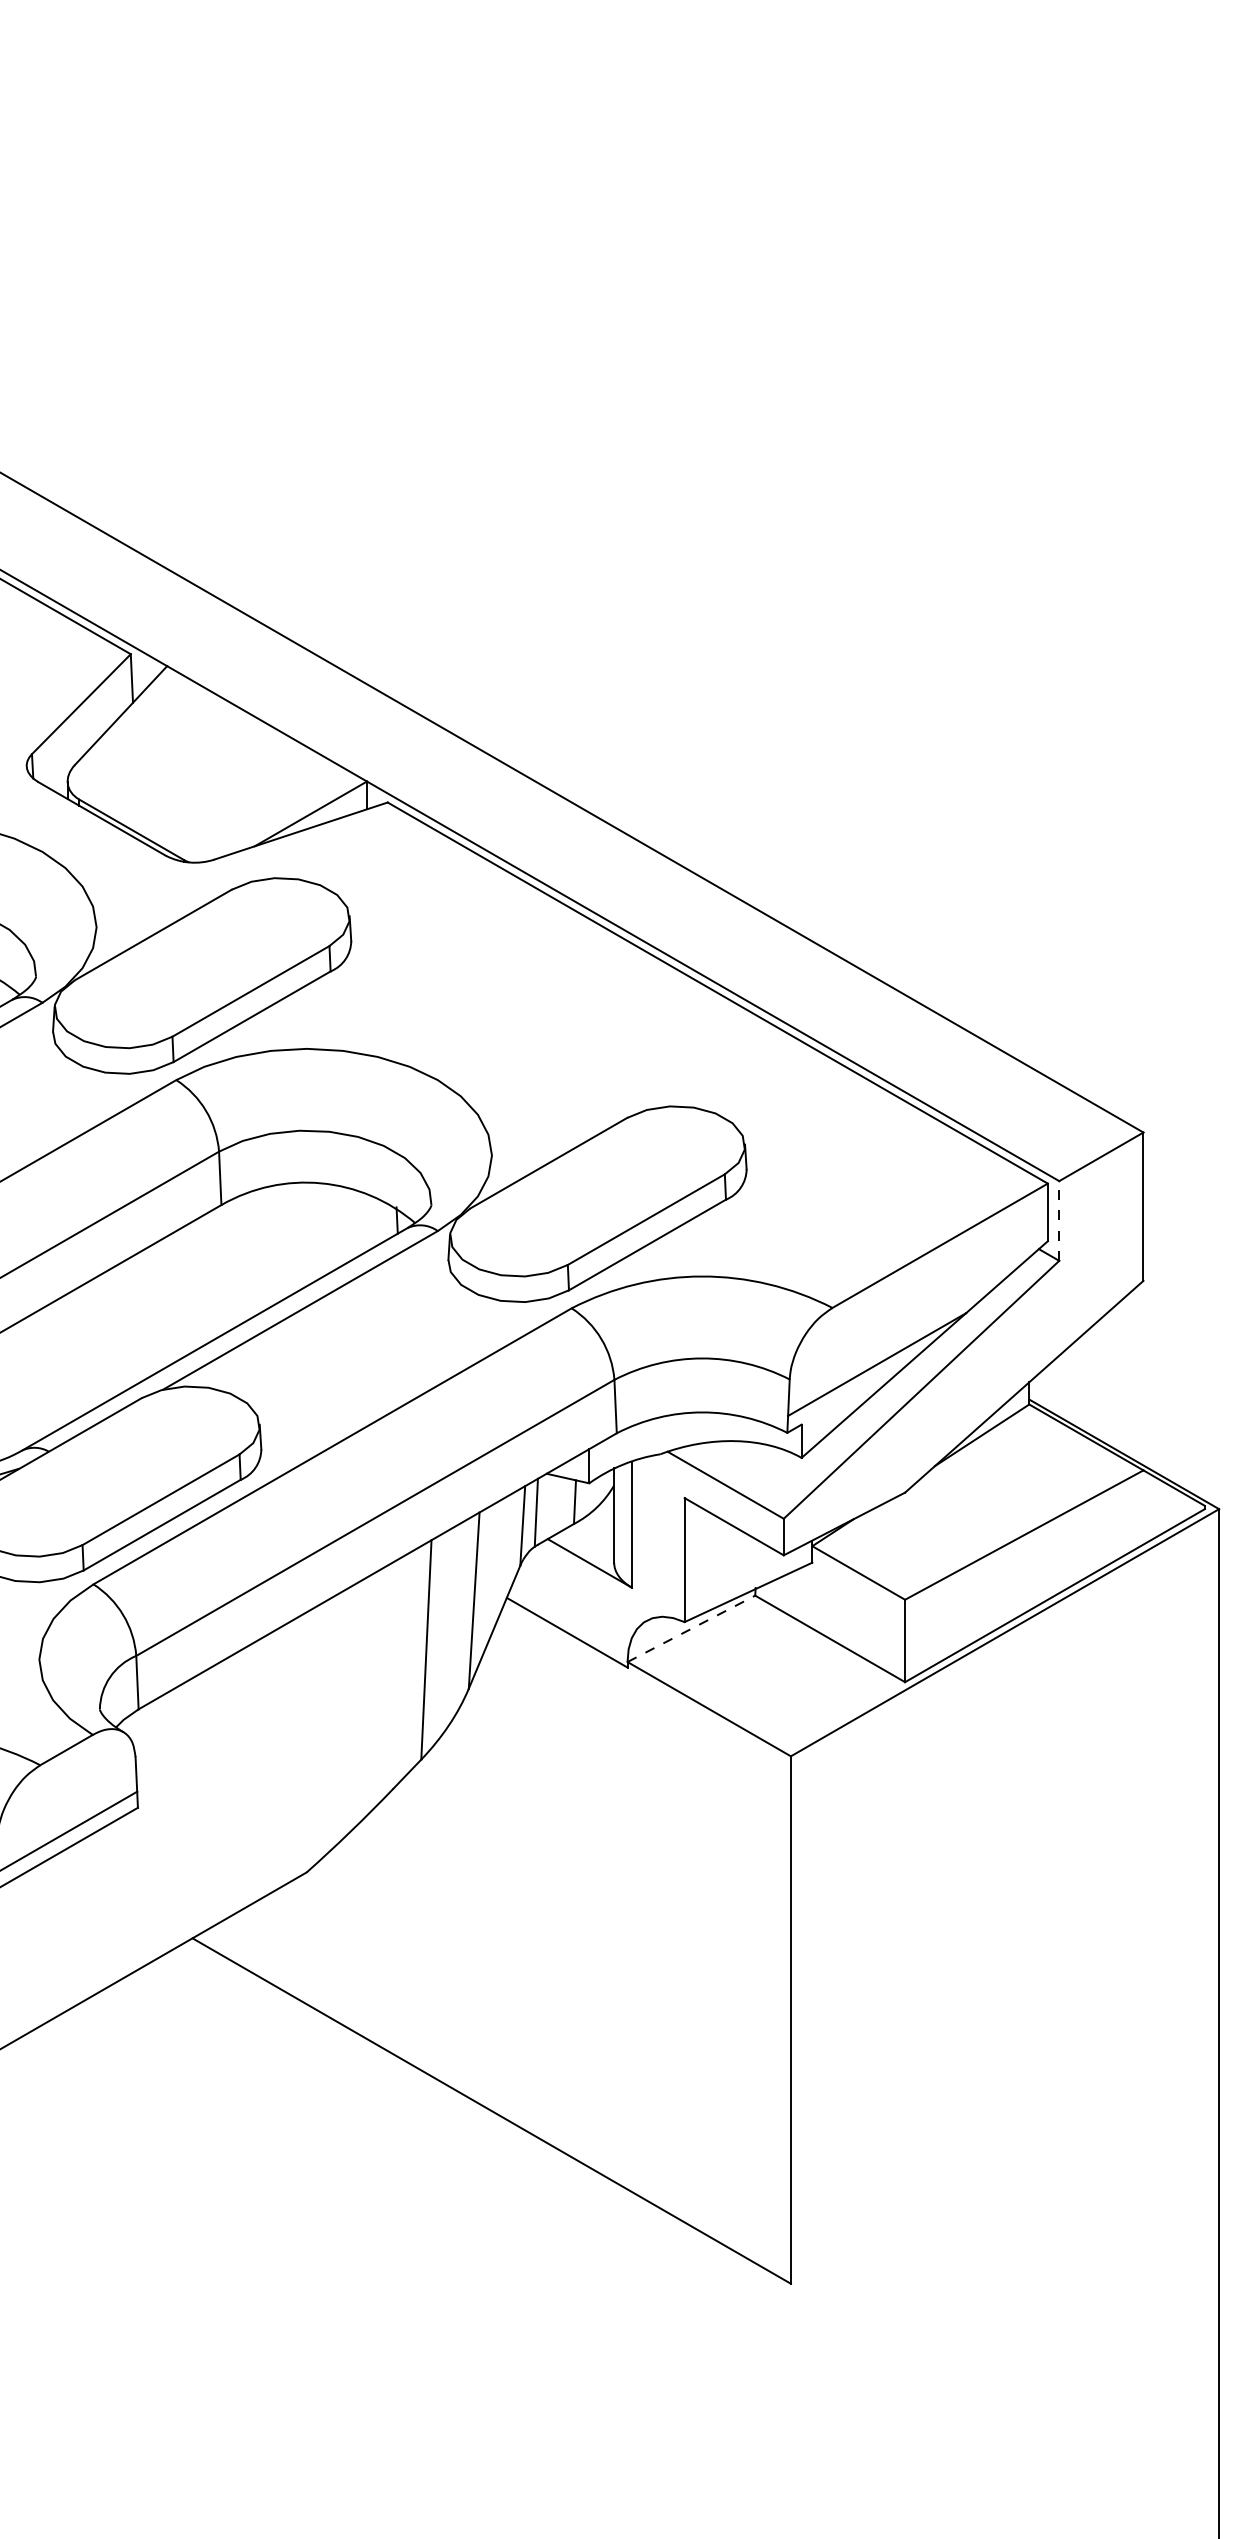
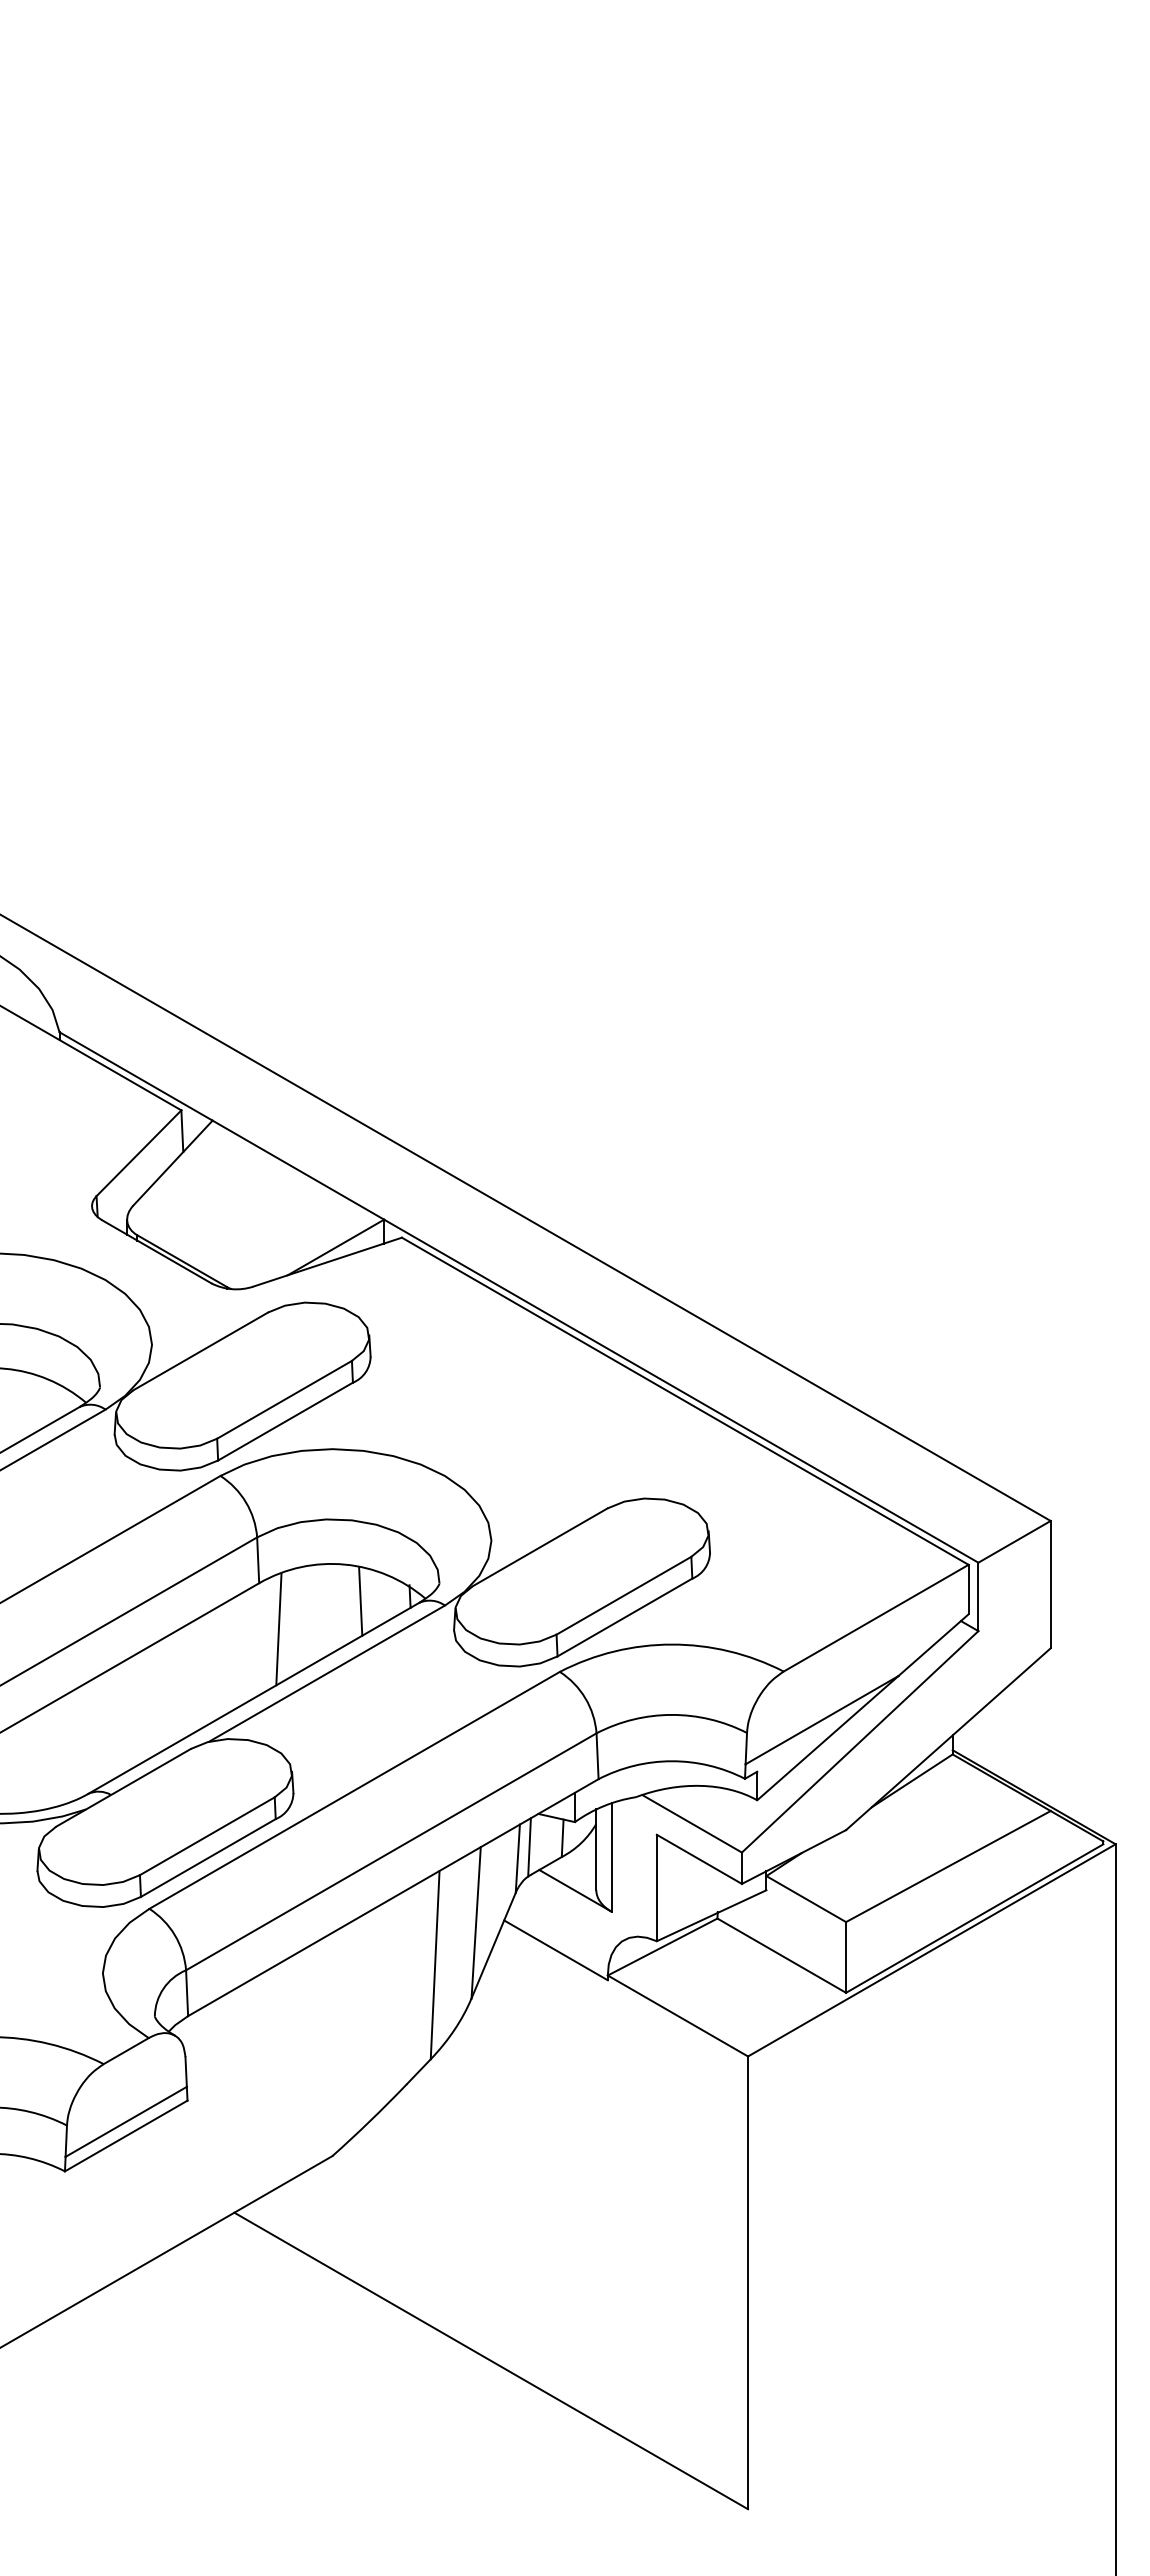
line: (1059, 1220) -> (978, 1596), dashed -> solid
line: (339, 1226) -> (360, 1601), added
line: (243, 1258) -> (278, 1629), added
line: (691, 1629) -> (662, 1947), dashed -> solid

